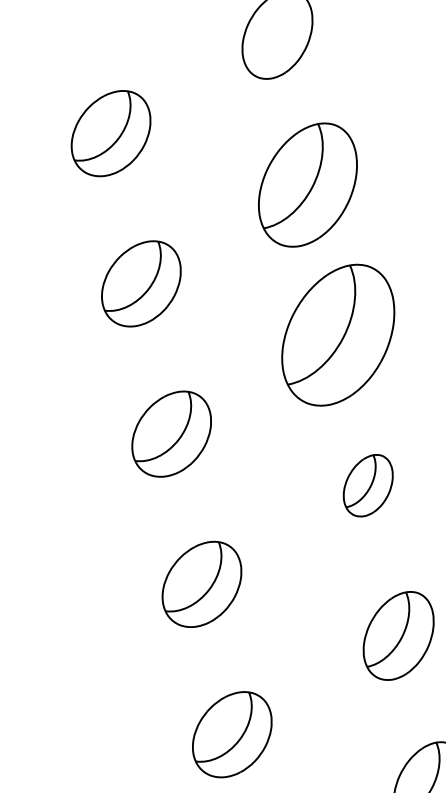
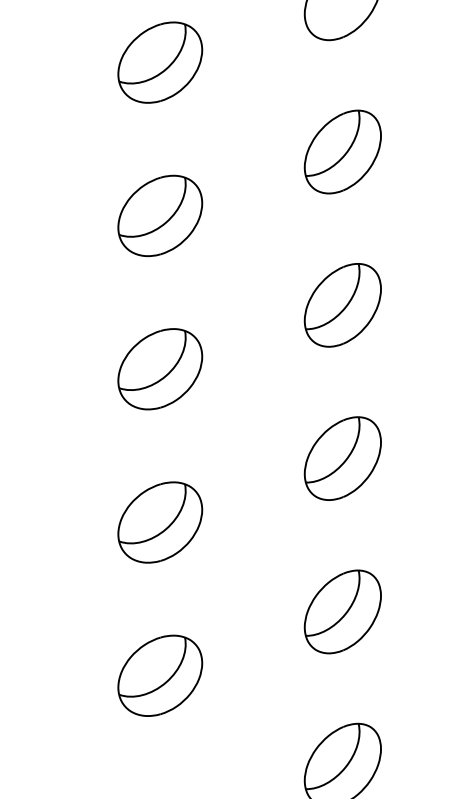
part: (307, 184) -> (342, 151), size x0.71
part: (337, 335) -> (342, 305), size x0.62
part: (368, 485) -> (342, 458), size x1.43

